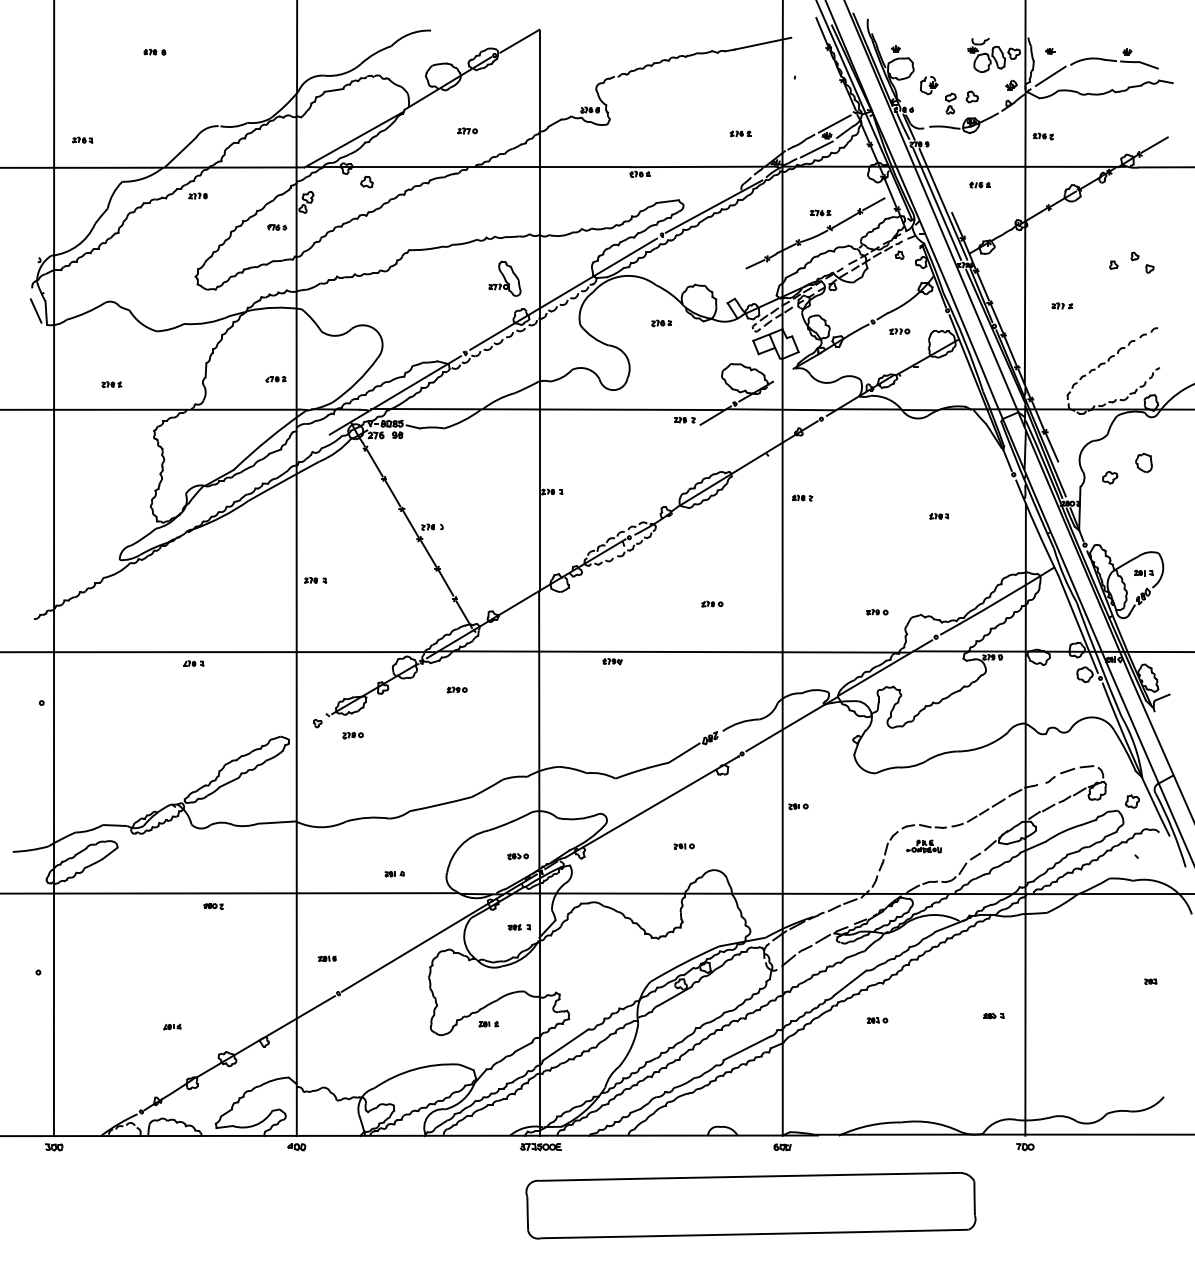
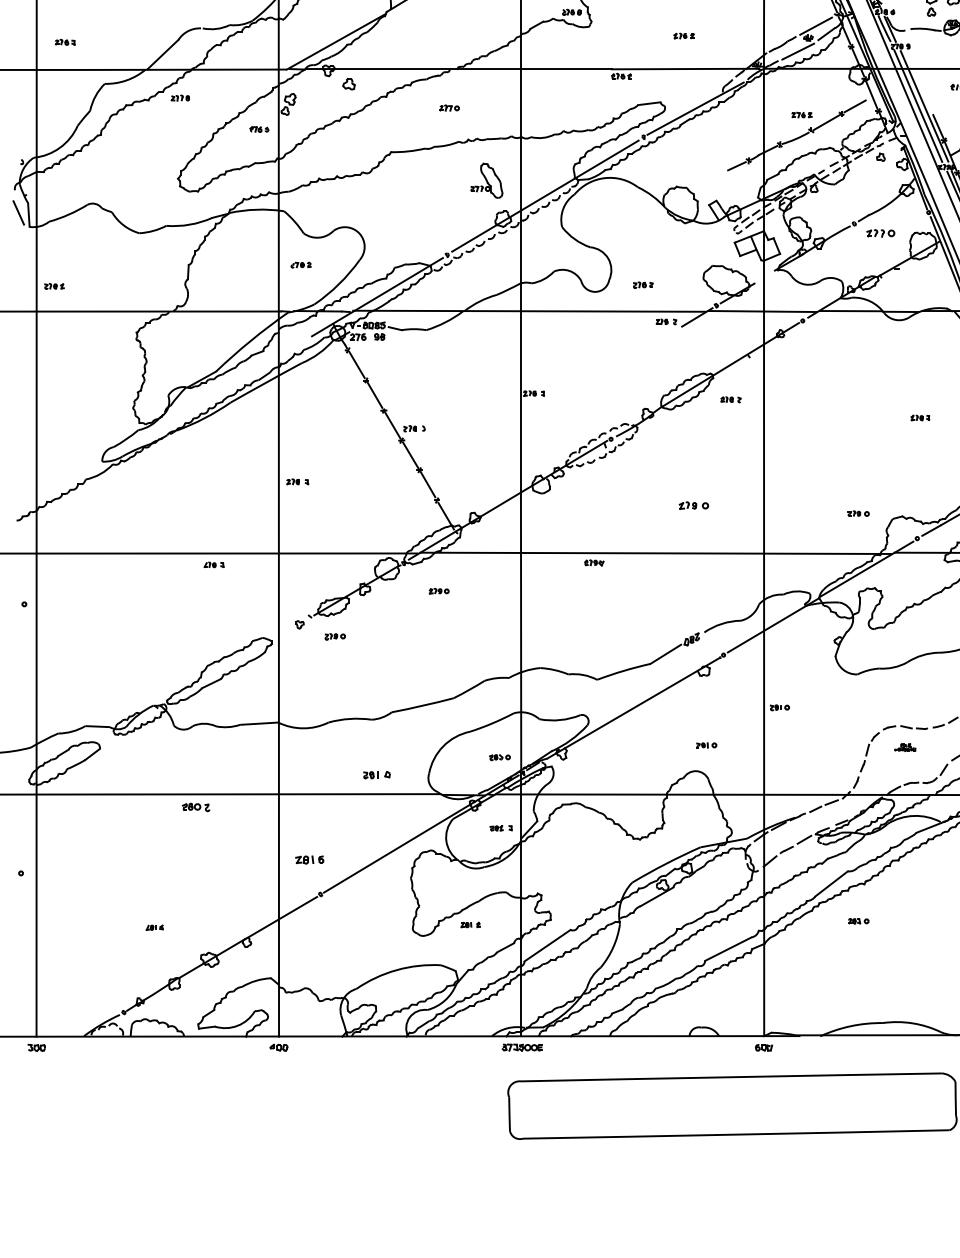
part: (467, 130) -> (449, 107), moved
part: (740, 133) -> (684, 35), moved
part: (661, 323) -> (643, 285), moved
part: (899, 331) -> (880, 233), size x1.4
part: (275, 379) -> (300, 265), moved
part: (111, 384) -> (54, 286), moved
part: (802, 497) -> (730, 399), moved
part: (712, 603) -> (694, 504), size x1.4
part: (193, 663) -> (213, 564), moved
part: (683, 846) -> (706, 745), moved
part: (923, 846) -> (904, 747), size x0.6
part: (394, 873) -> (376, 774), size x1.4
part: (213, 906) -> (195, 807), size x1.4
part: (326, 958) -> (308, 859), size x1.6

